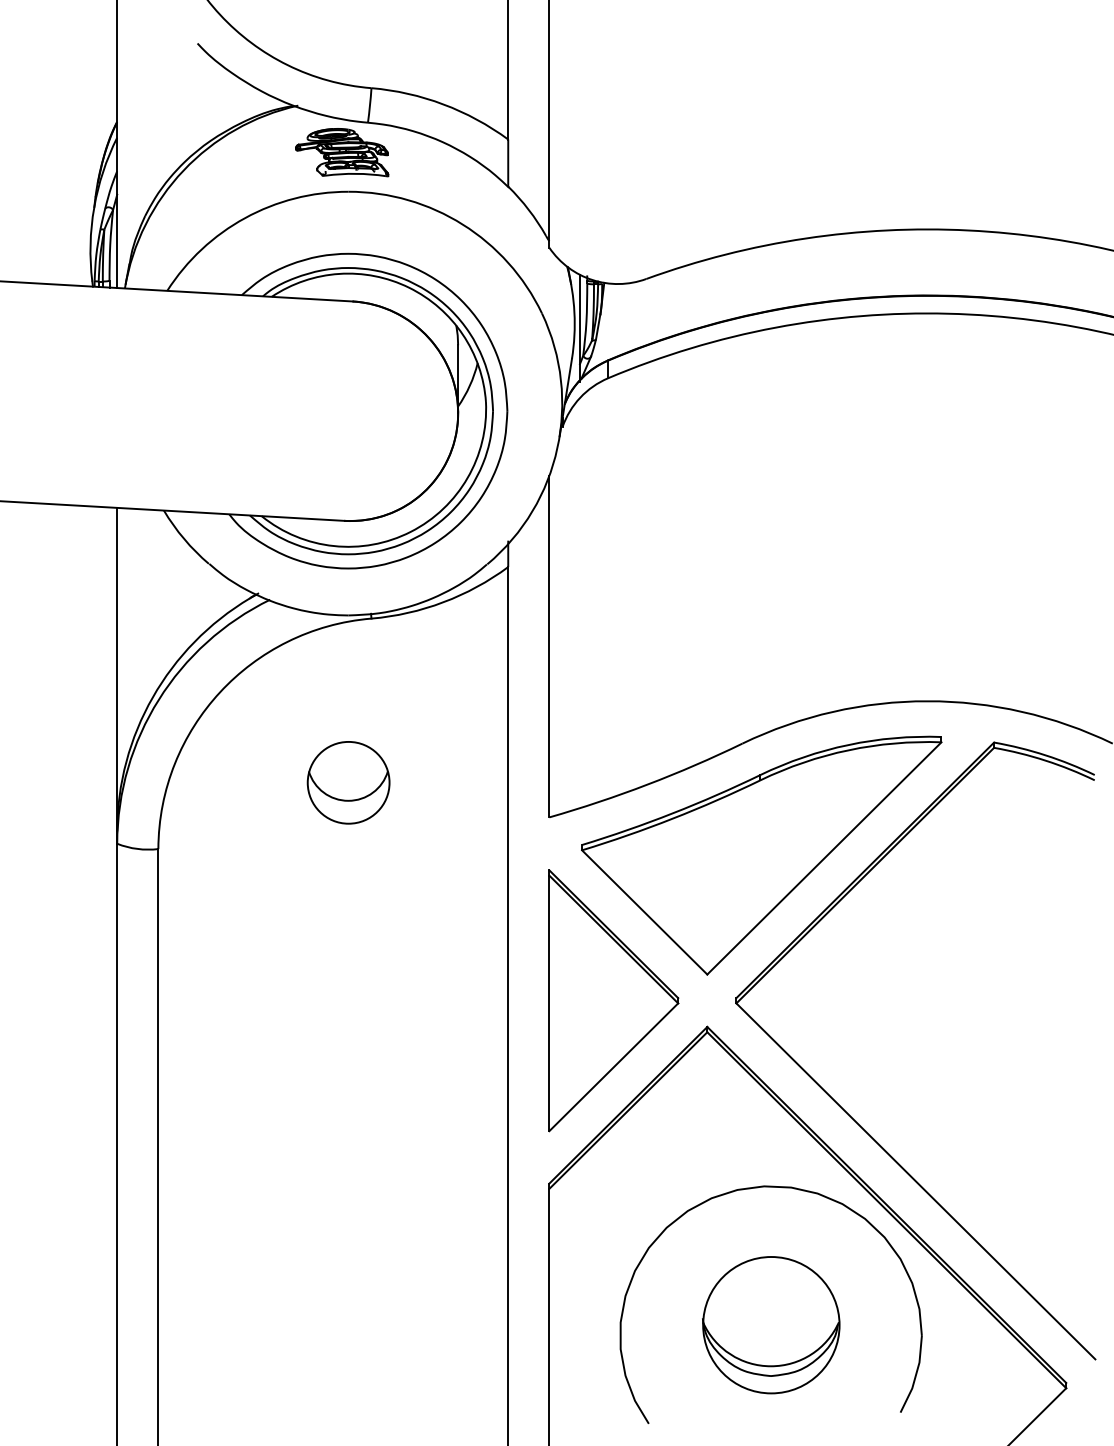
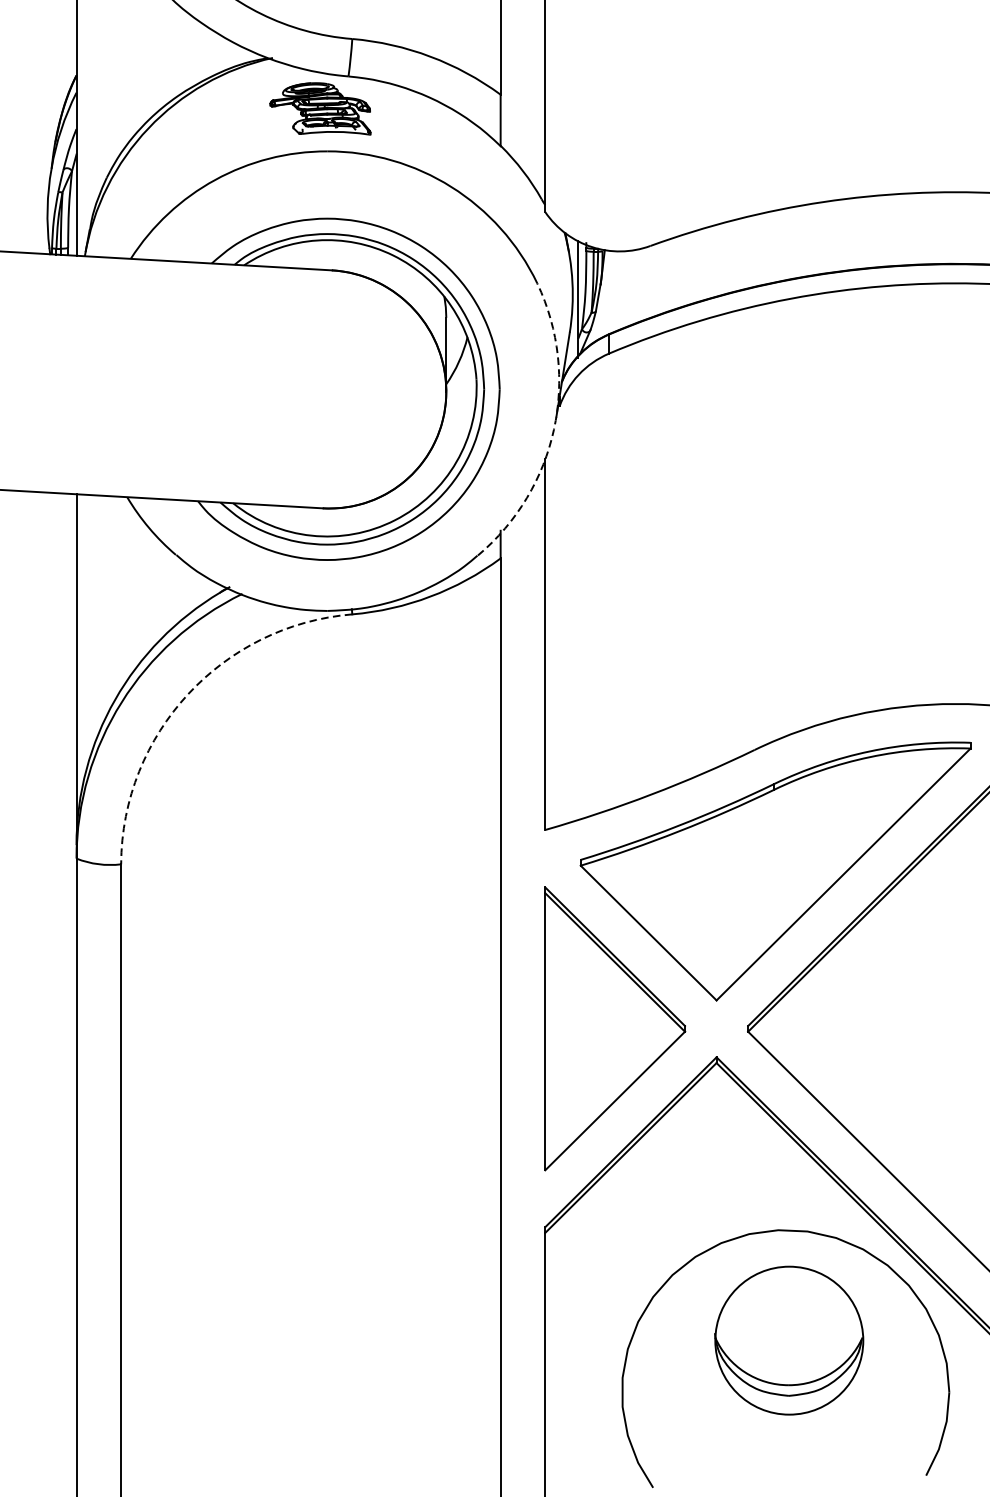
arc: (557, 448) -> (554, 429), solid -> dashed
arc: (220, 692) -> (188, 694), solid -> dashed
part: (348, 782) -> (327, 792), removed
part: (771, 1325) -> (789, 1340), moved

